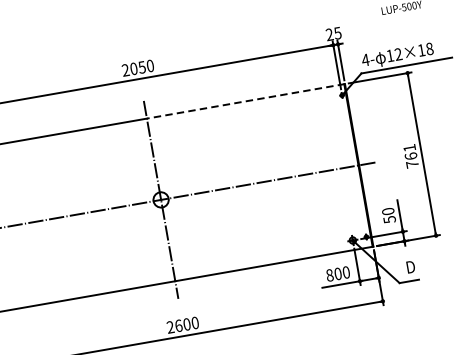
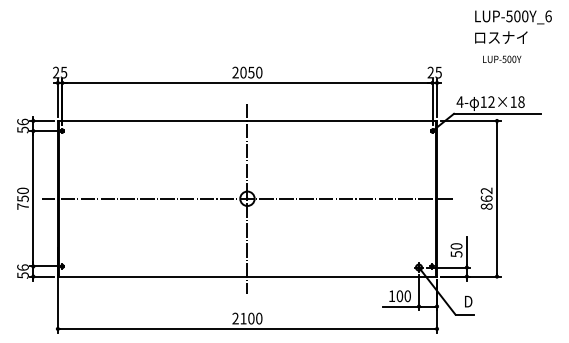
line: (246, 100) -> (342, 120), dashed -> solid
text: (410, 156) -> (486, 198), 761 -> 862
text: (329, 275) -> (391, 296), 800 -> 100
text: (178, 325) -> (243, 318), 2600 -> 2100

